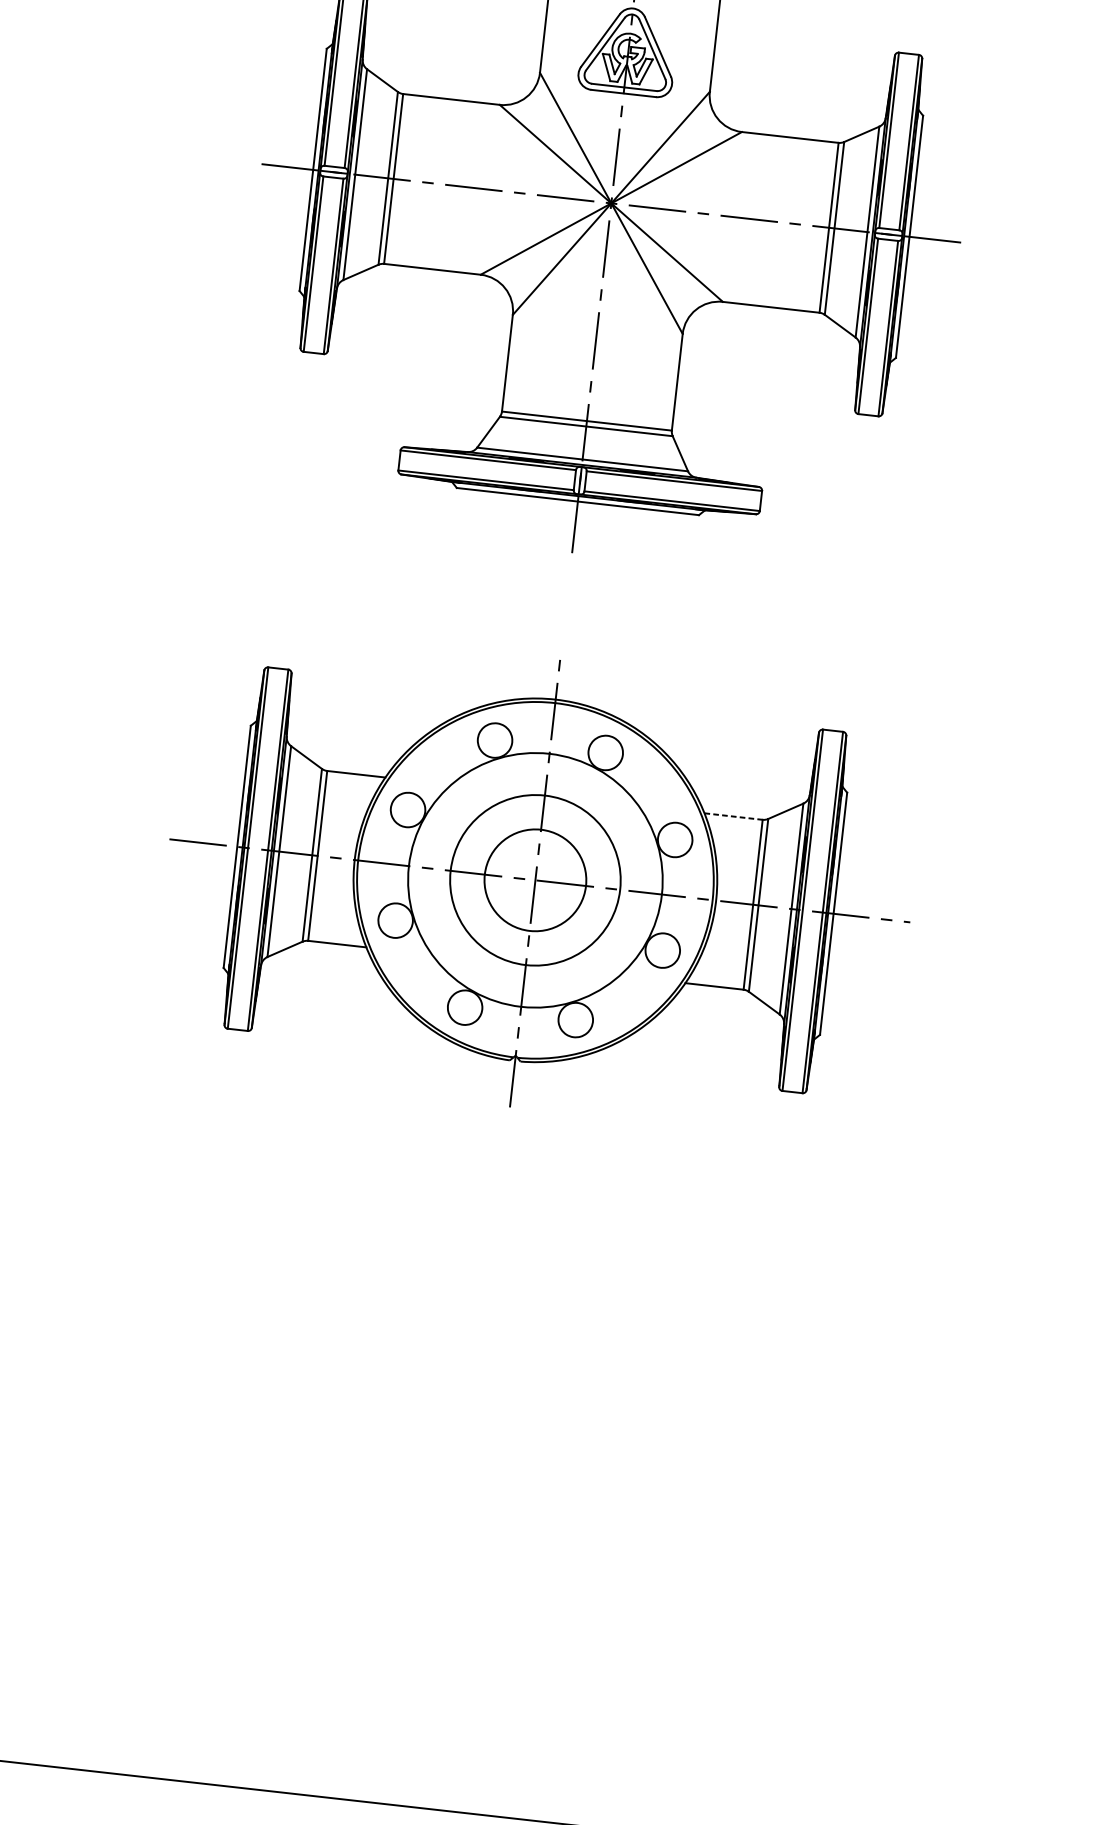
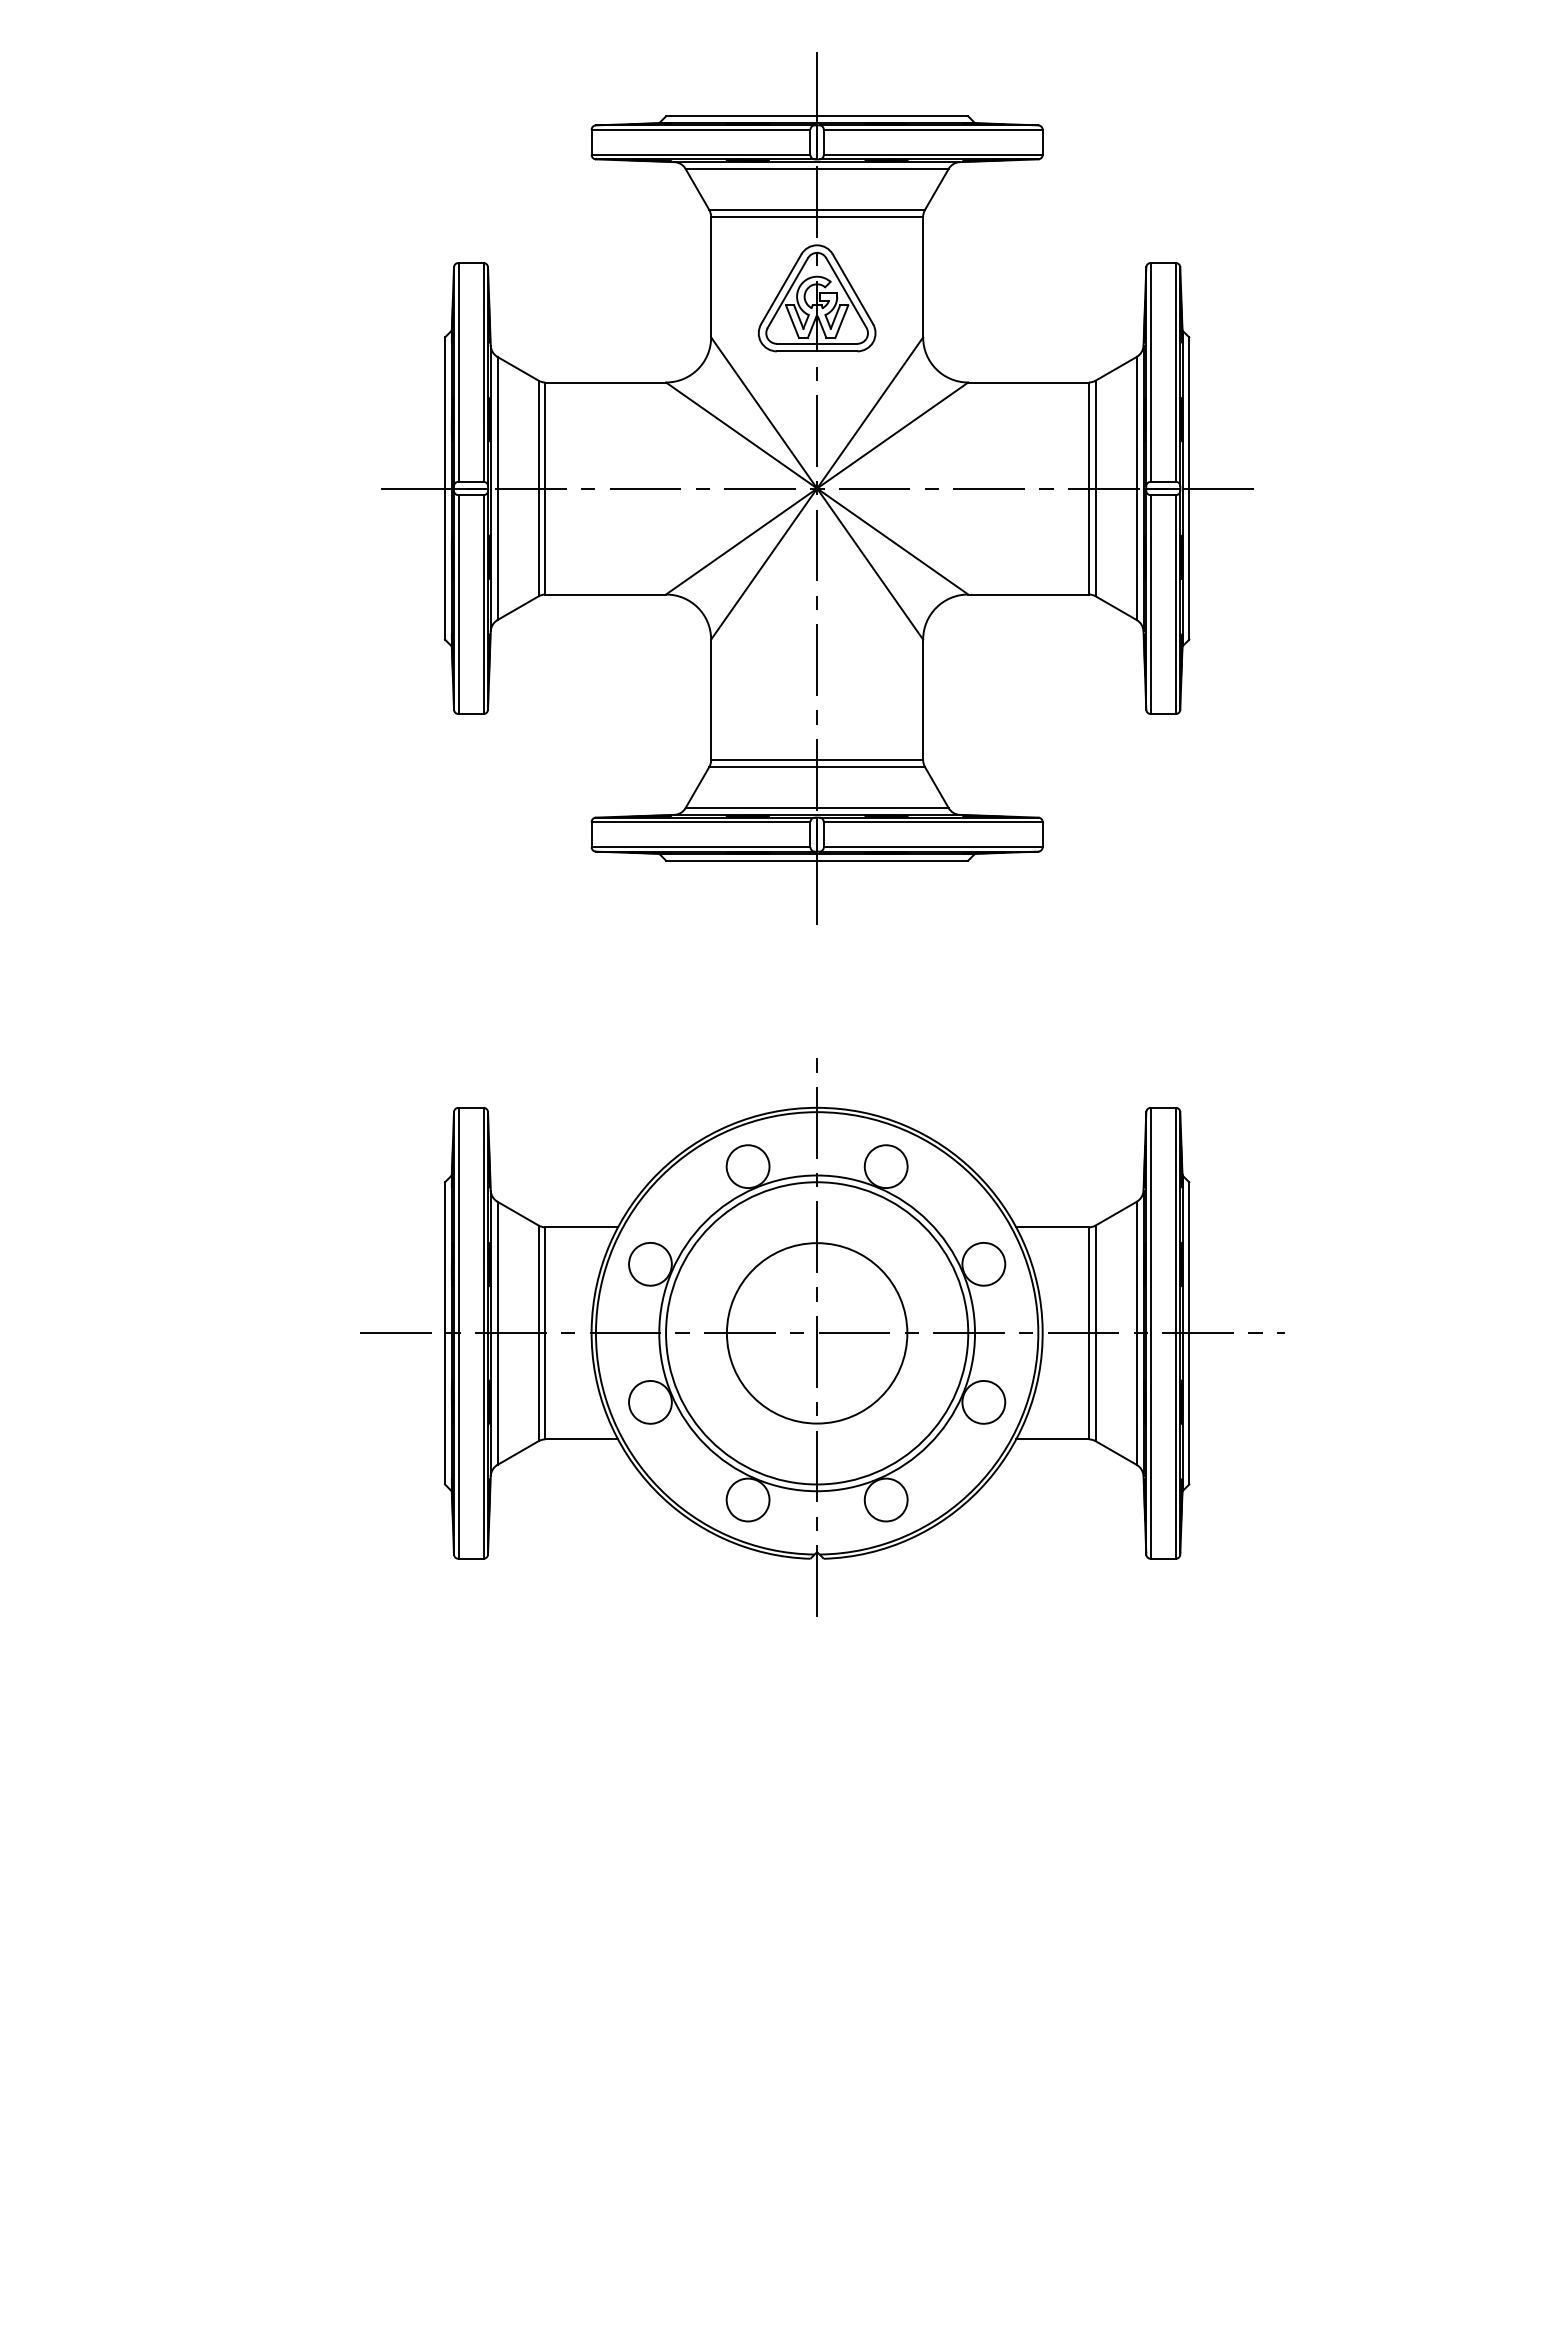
line: (734, 816) -> (1053, 1227), dashed -> solid
circle: (534, 880) -> (816, 1333), size x1.43
circle: (535, 880) -> (817, 1333), size x1.43

